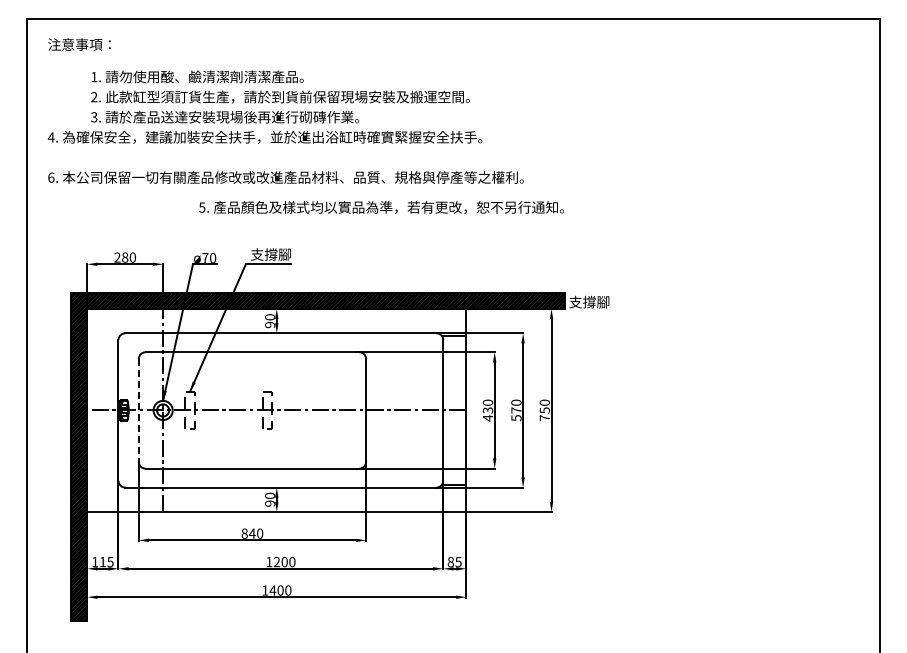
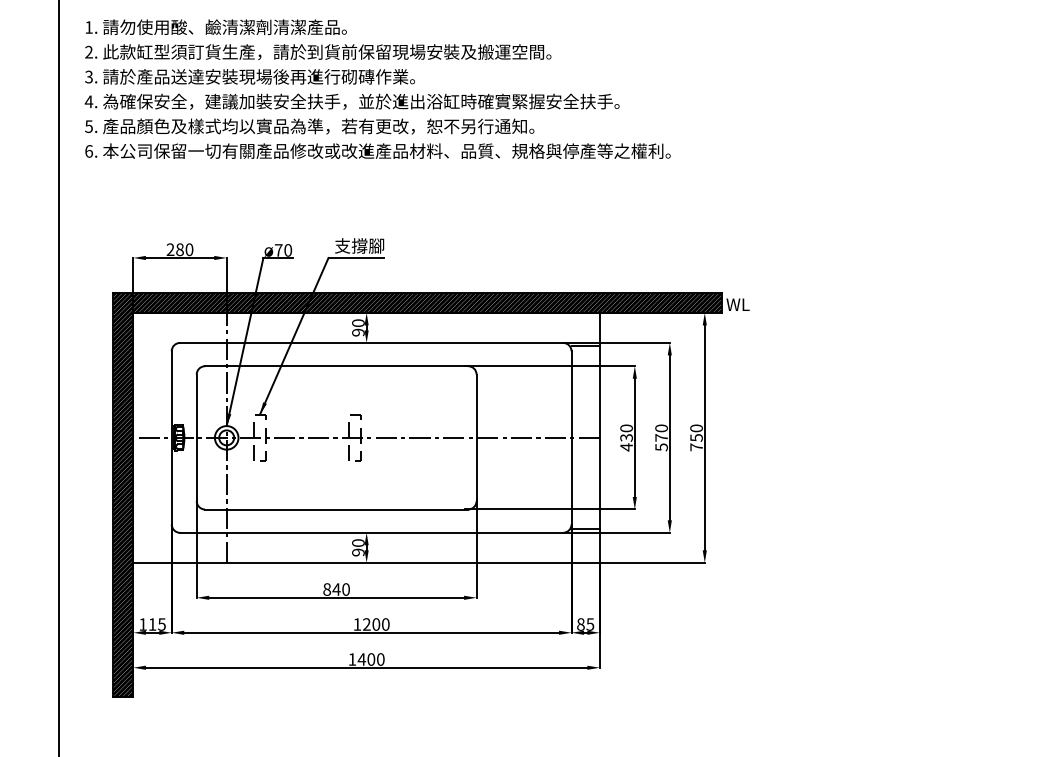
text: (280, 96) -> (318, 51), moved
text: (381, 207) -> (309, 126), moved
text: (589, 301) -> (751, 303), 支撐腳 -> WL
line: (138, 410) -> (196, 437), dashed -> solid

